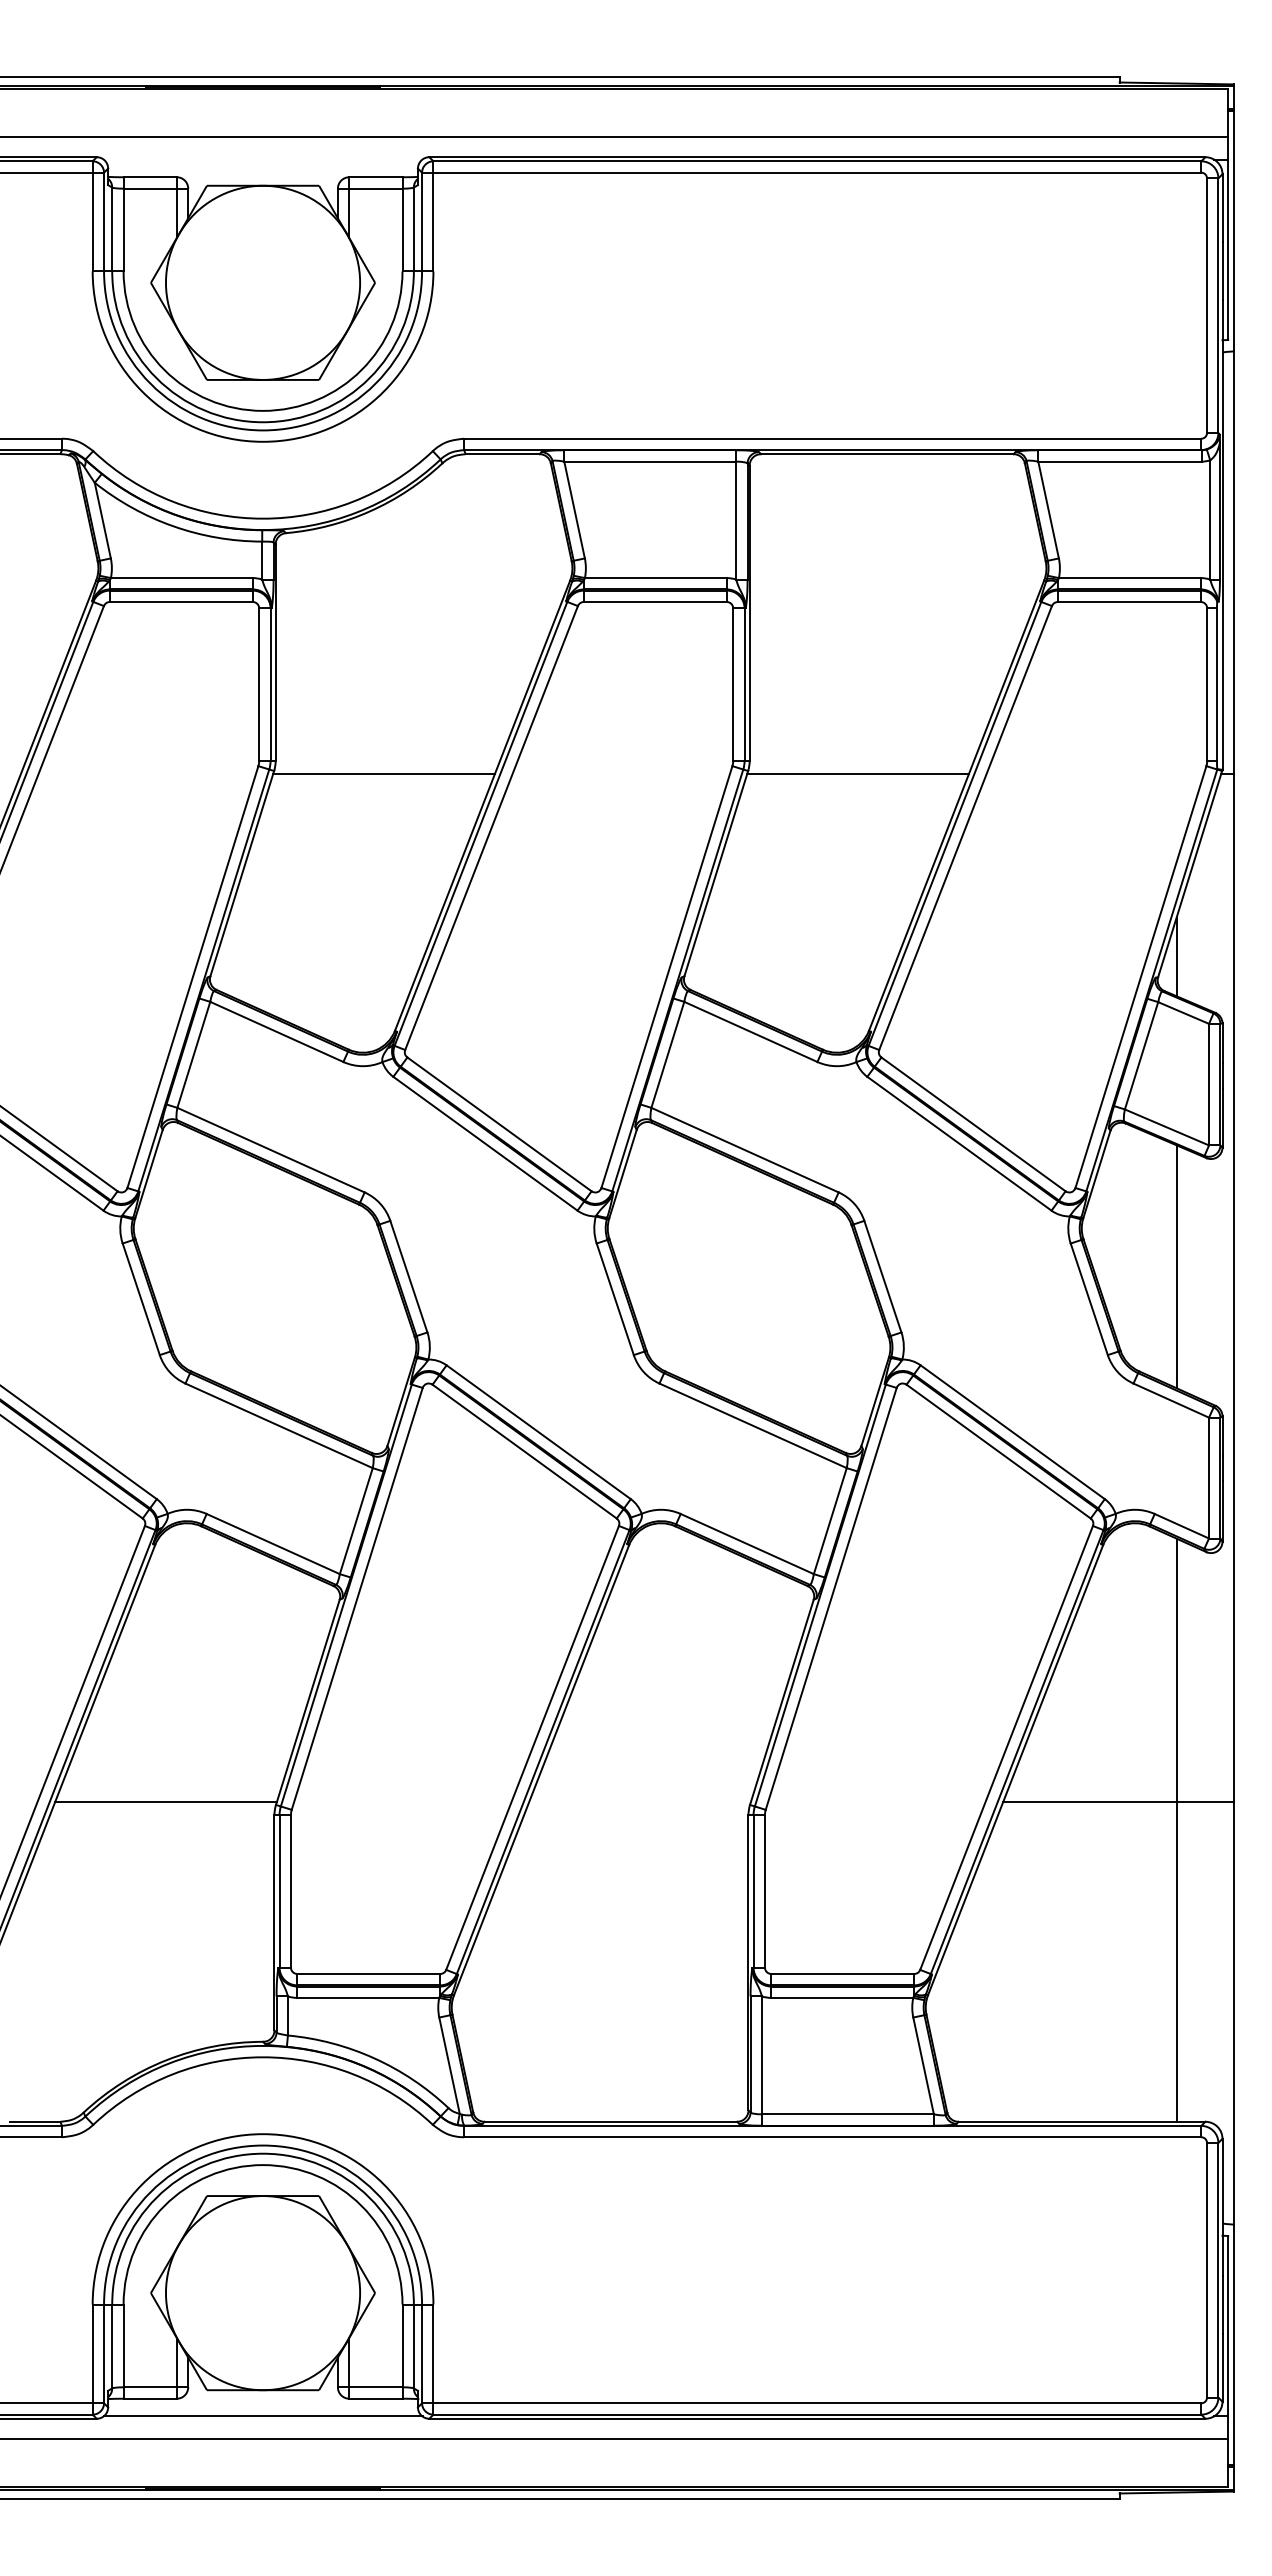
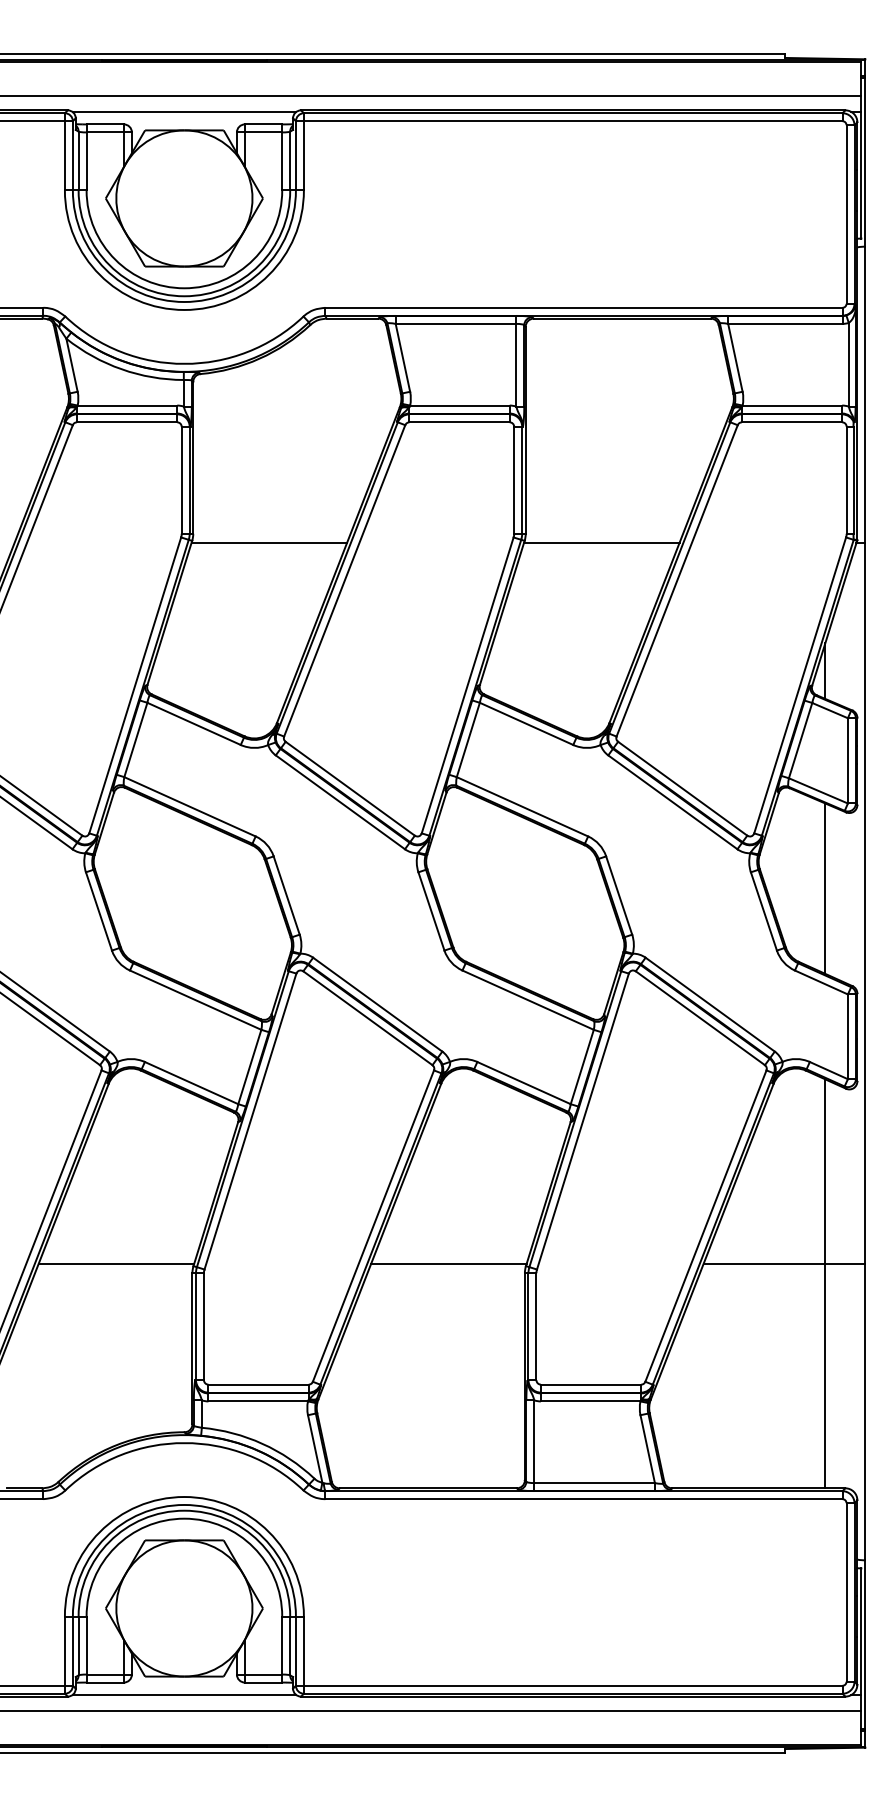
line: (262, 159) -> (184, 111), added
line: (639, 1801) -> (448, 1263), added

